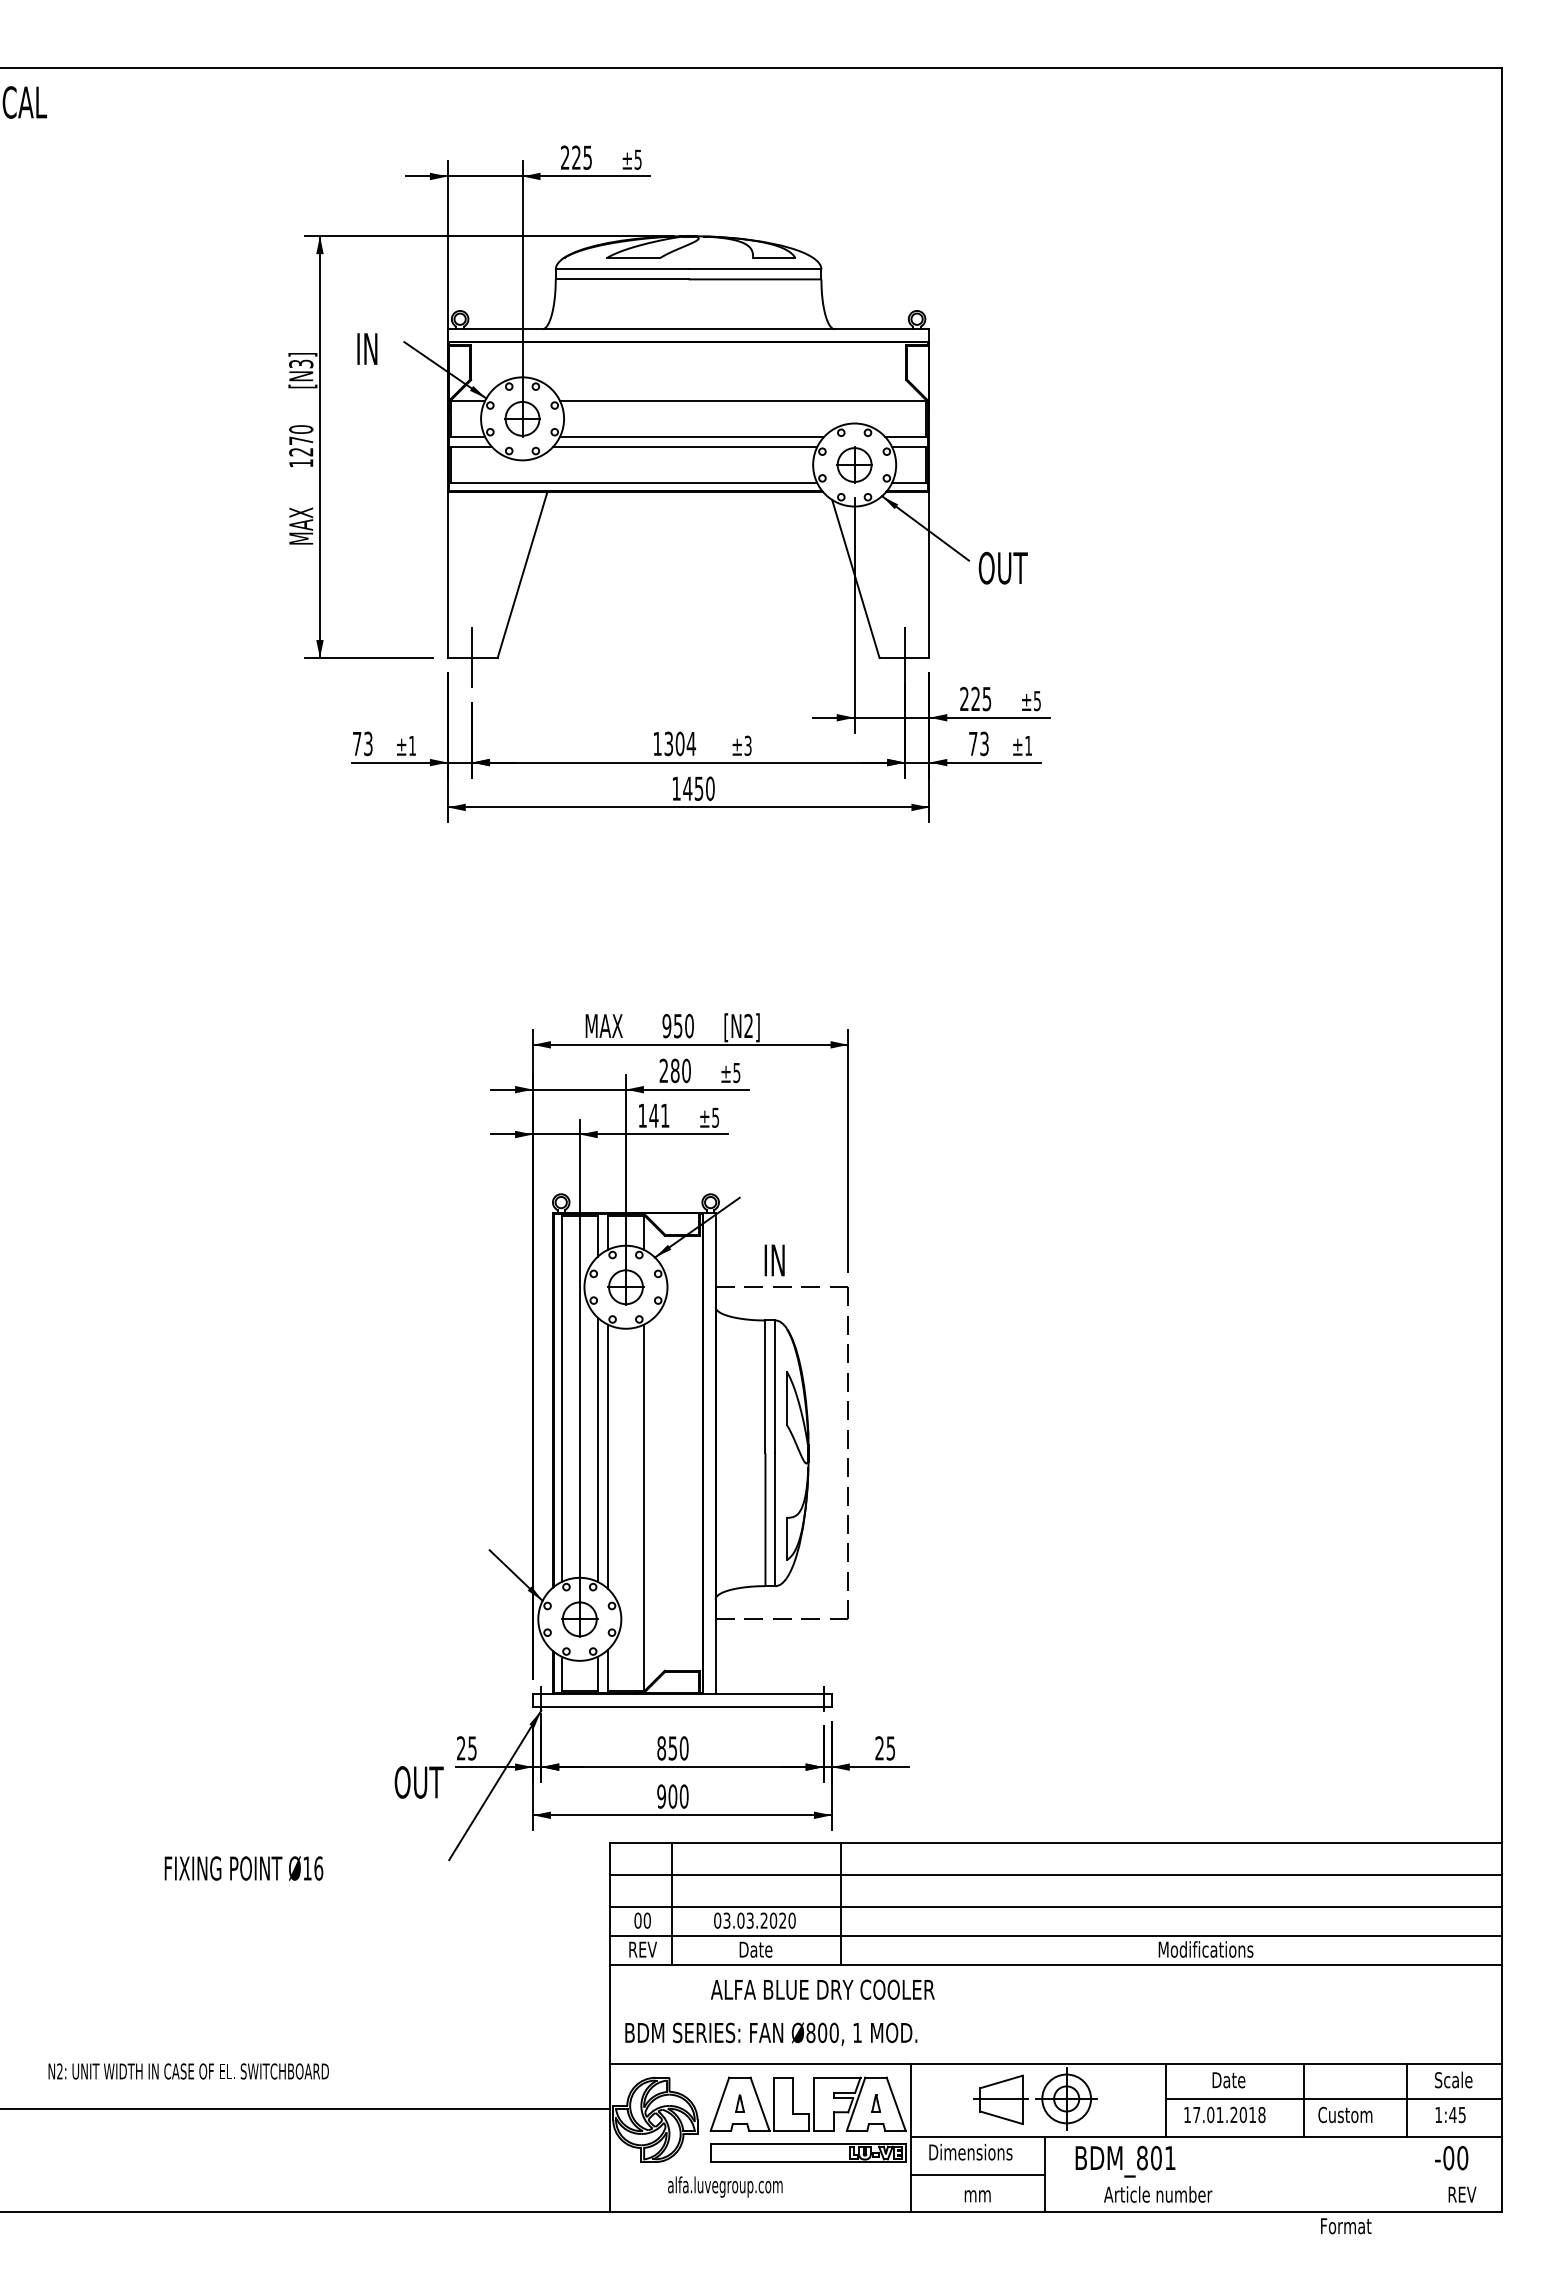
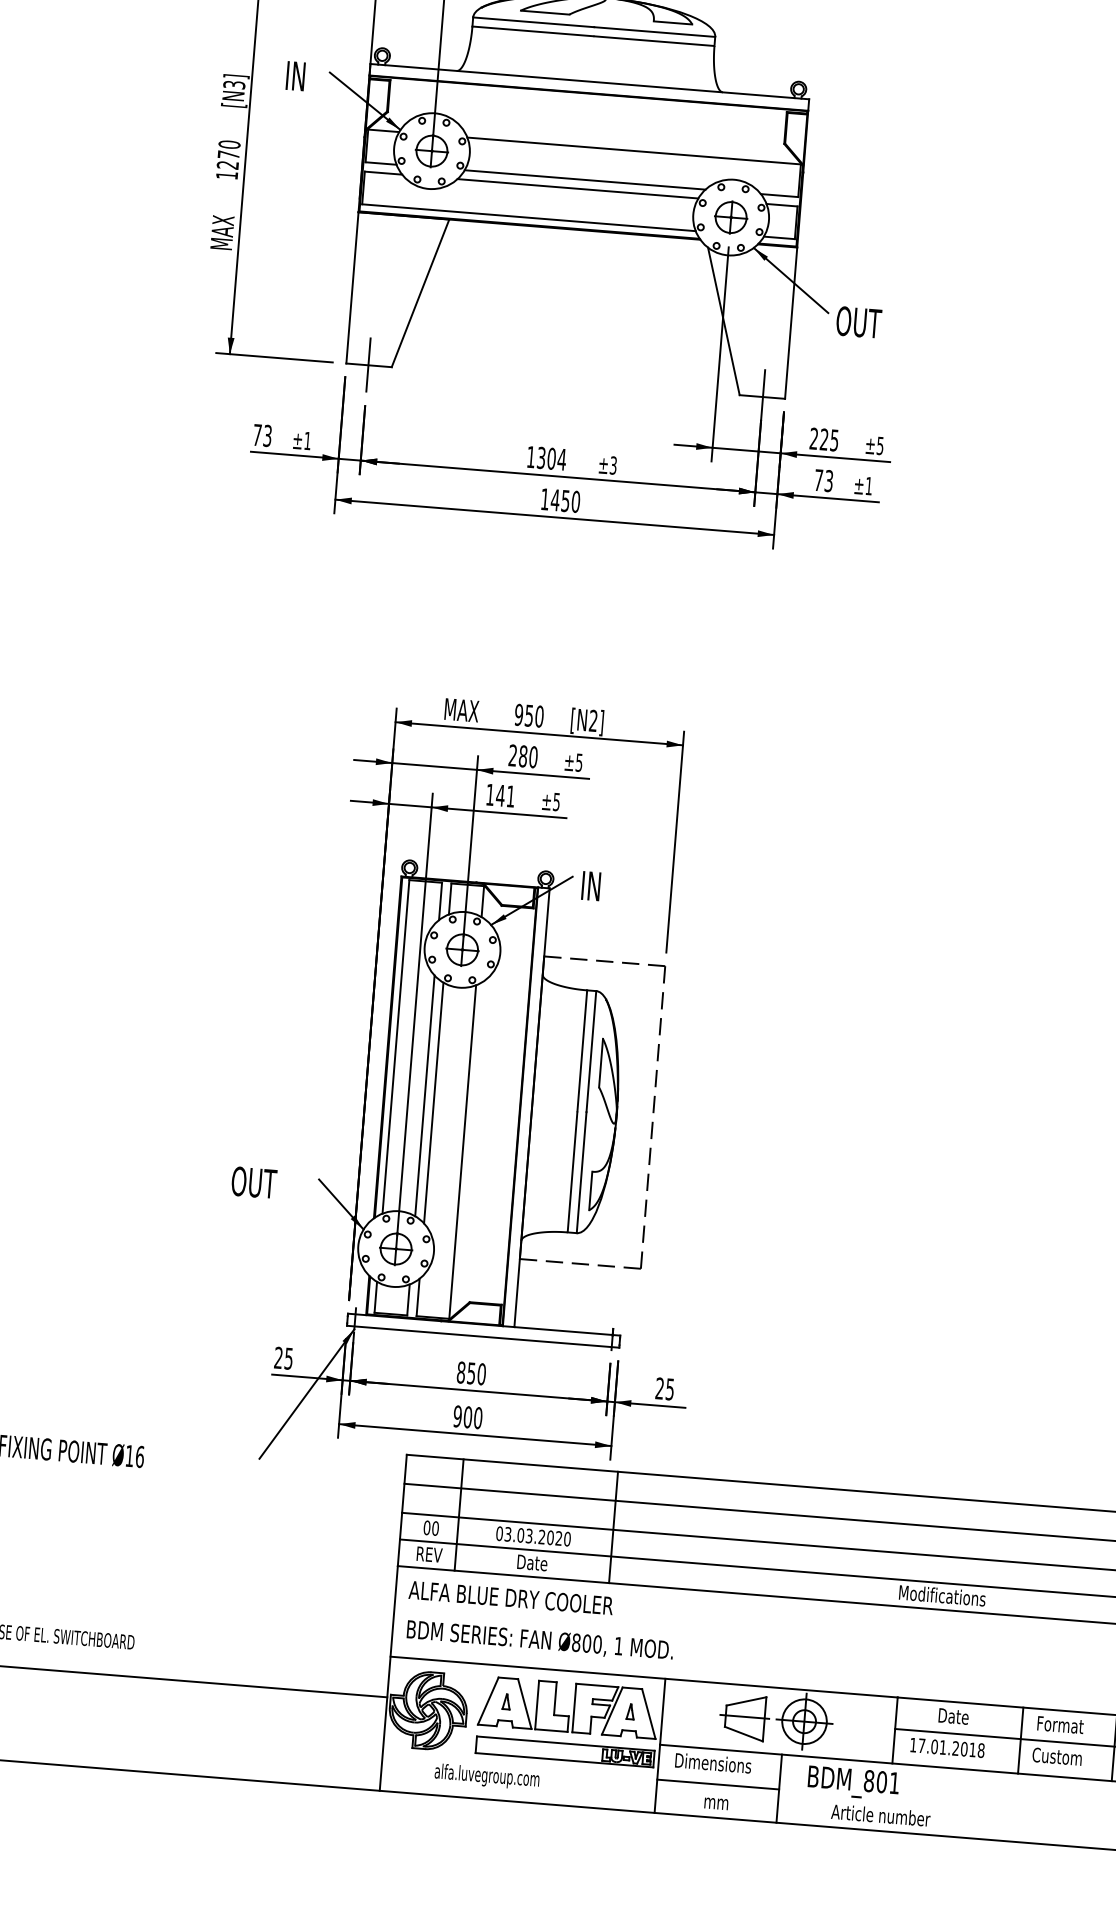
text: (774, 1260) -> (591, 886), moved
text: (418, 1782) -> (253, 1182), moved
text: (822, 1989) -> (510, 1597), moved
text: (1346, 2226) -> (1060, 1725), moved

